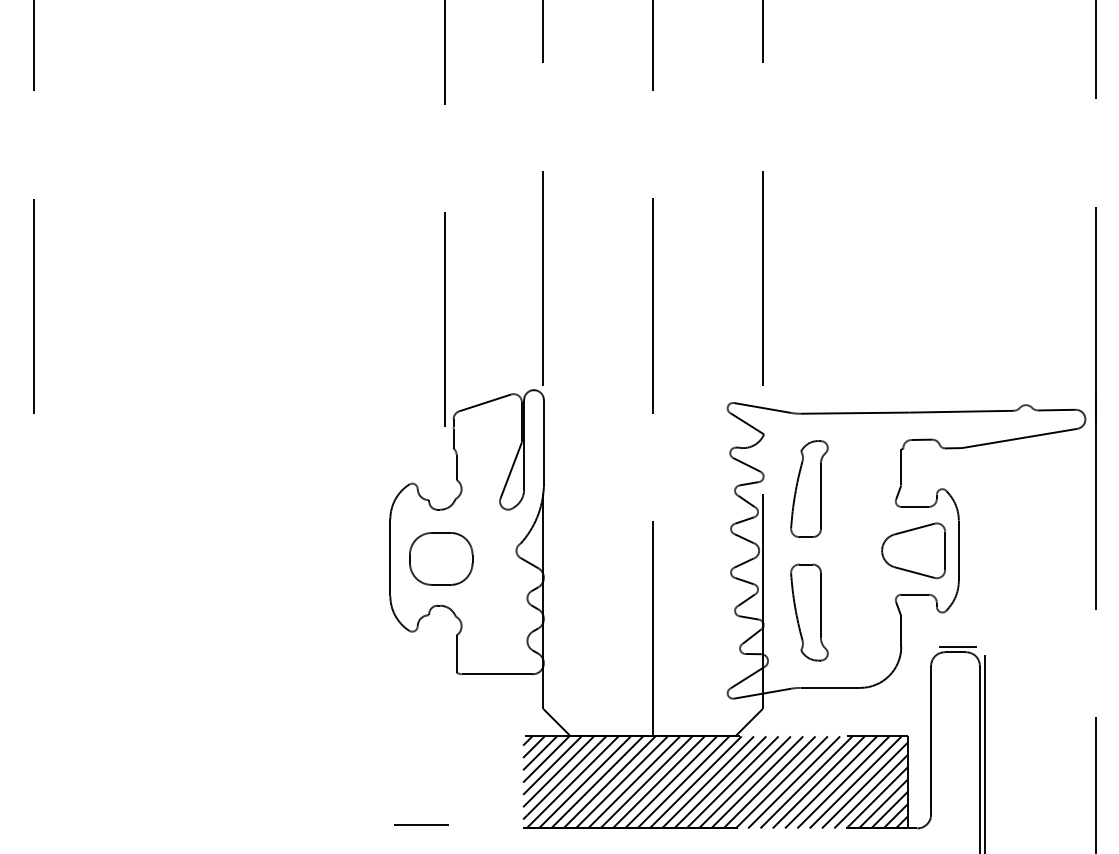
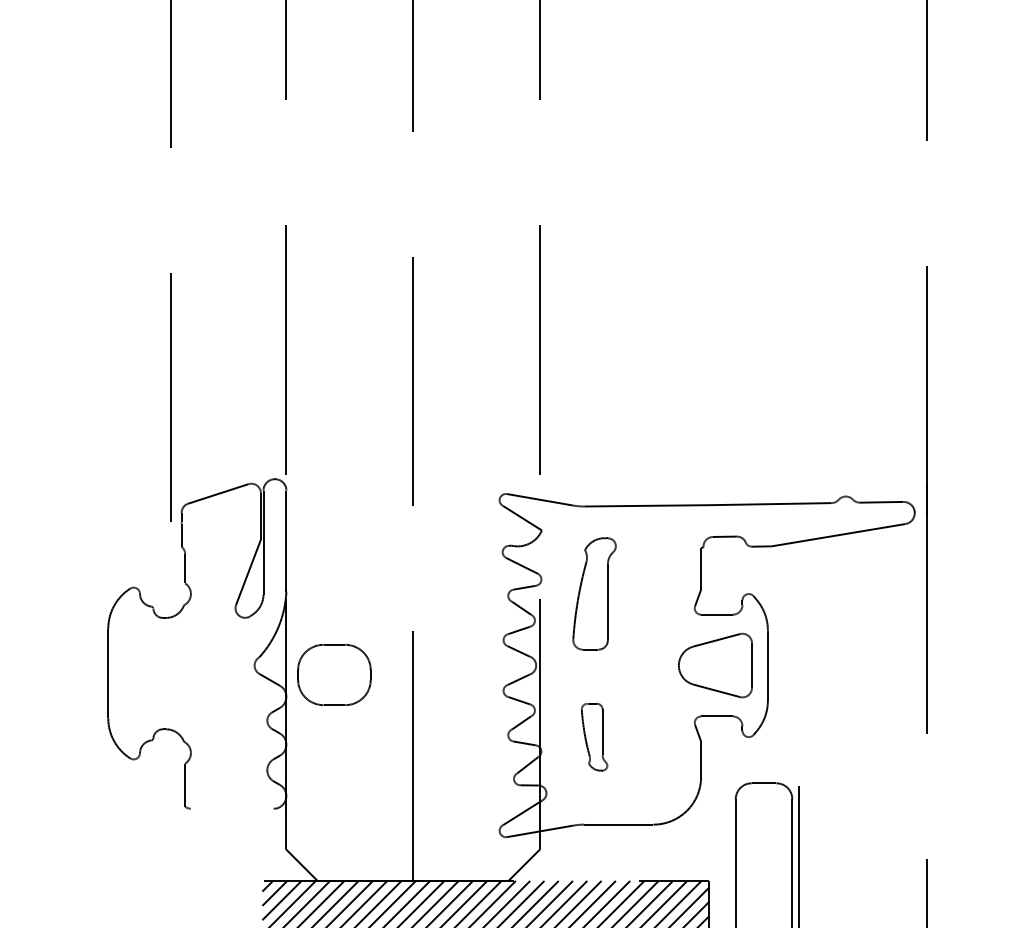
part: (441, 558) -> (334, 674), moved
part: (809, 612) -> (594, 737), size x0.6
line: (958, 646) -> (767, 776), removed
line: (496, 674) -> (231, 809), removed

